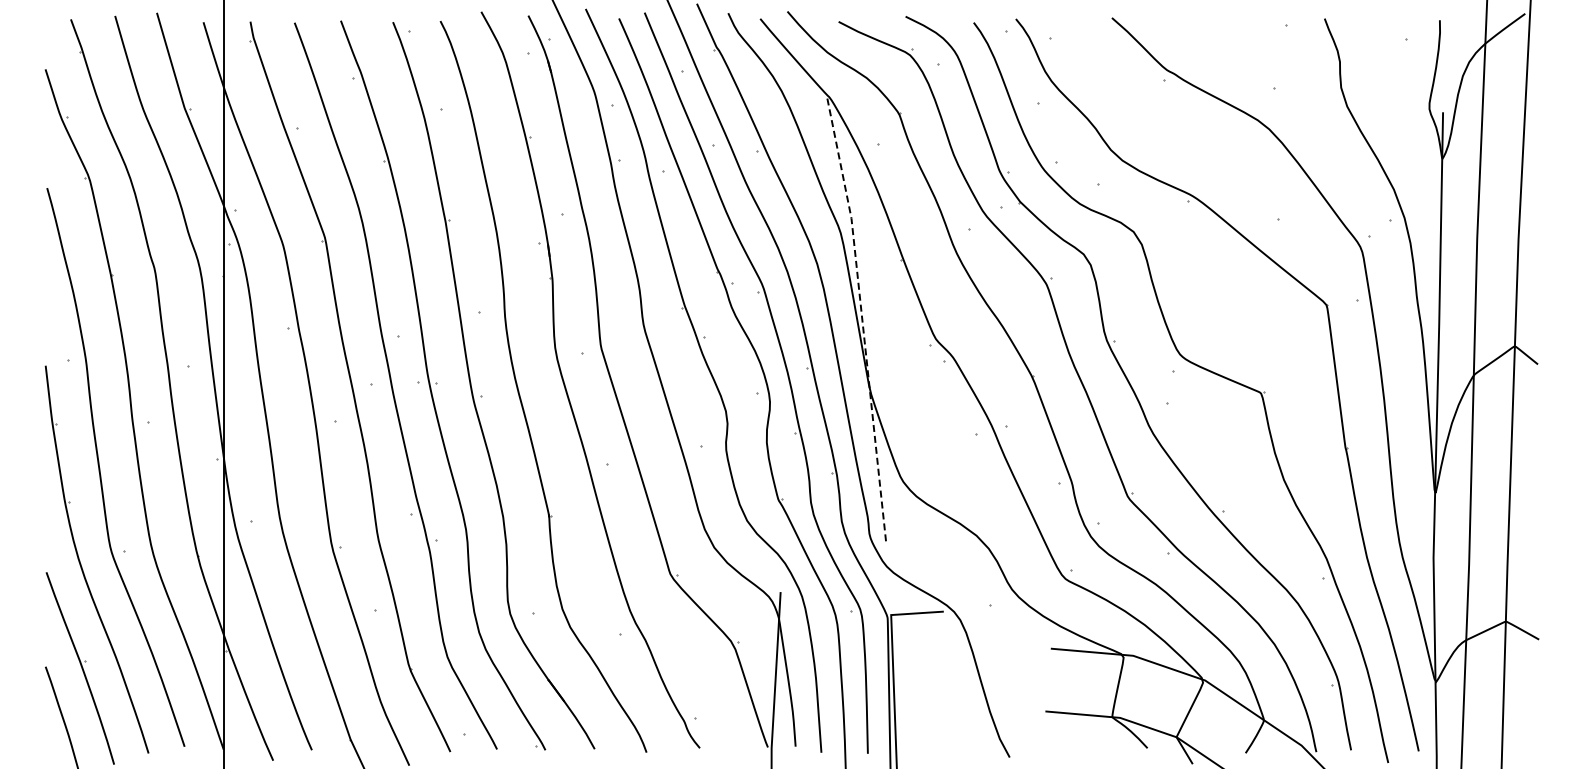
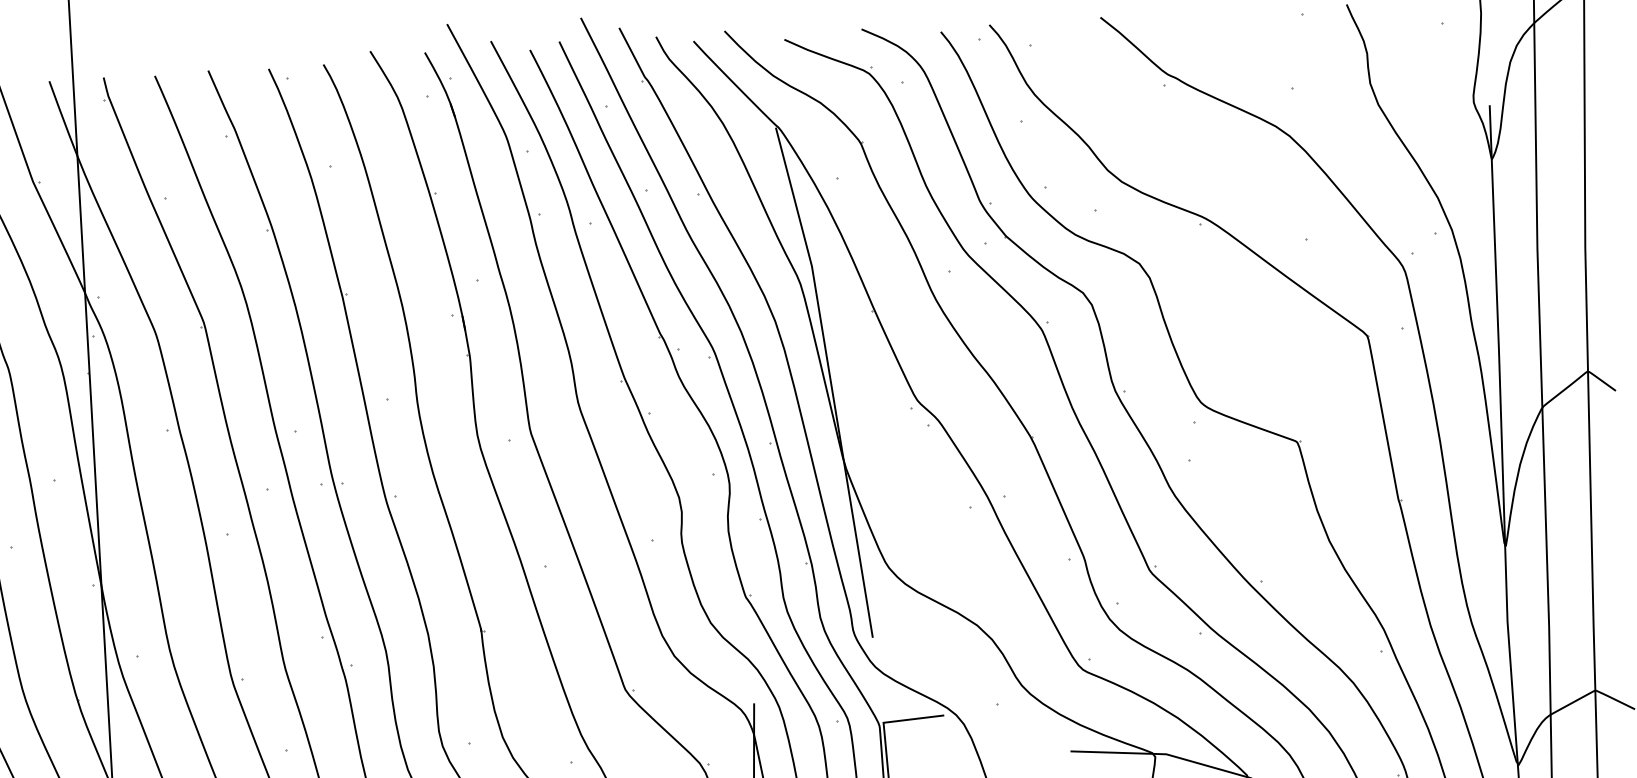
line: (862, 317) -> (831, 380), dashed -> solid

